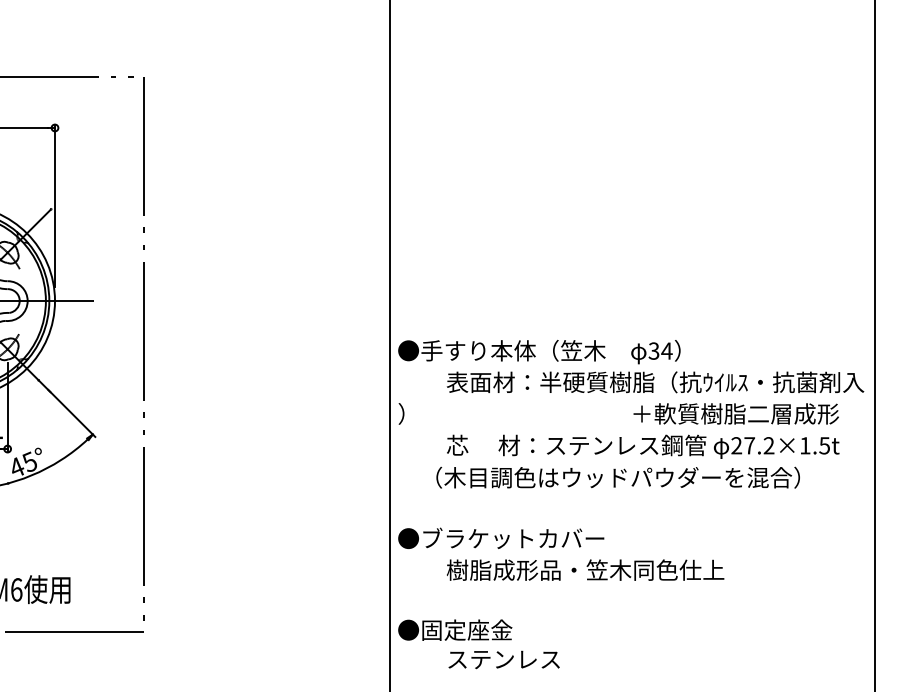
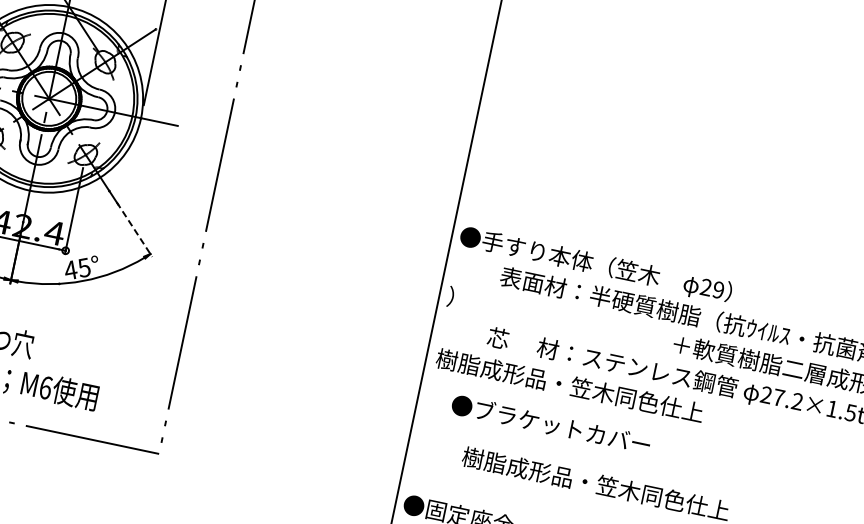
text: (660, 350) -> (712, 288), 34 -> 29
line: (72, 413) -> (135, 229), solid -> dashed
text: (599, 477) -> (628, 397), （木目調色はウッドパウダーを混合） -> 樹脂成形品・笠木同色仕上
text: (501, 537) -> (551, 423), moved

